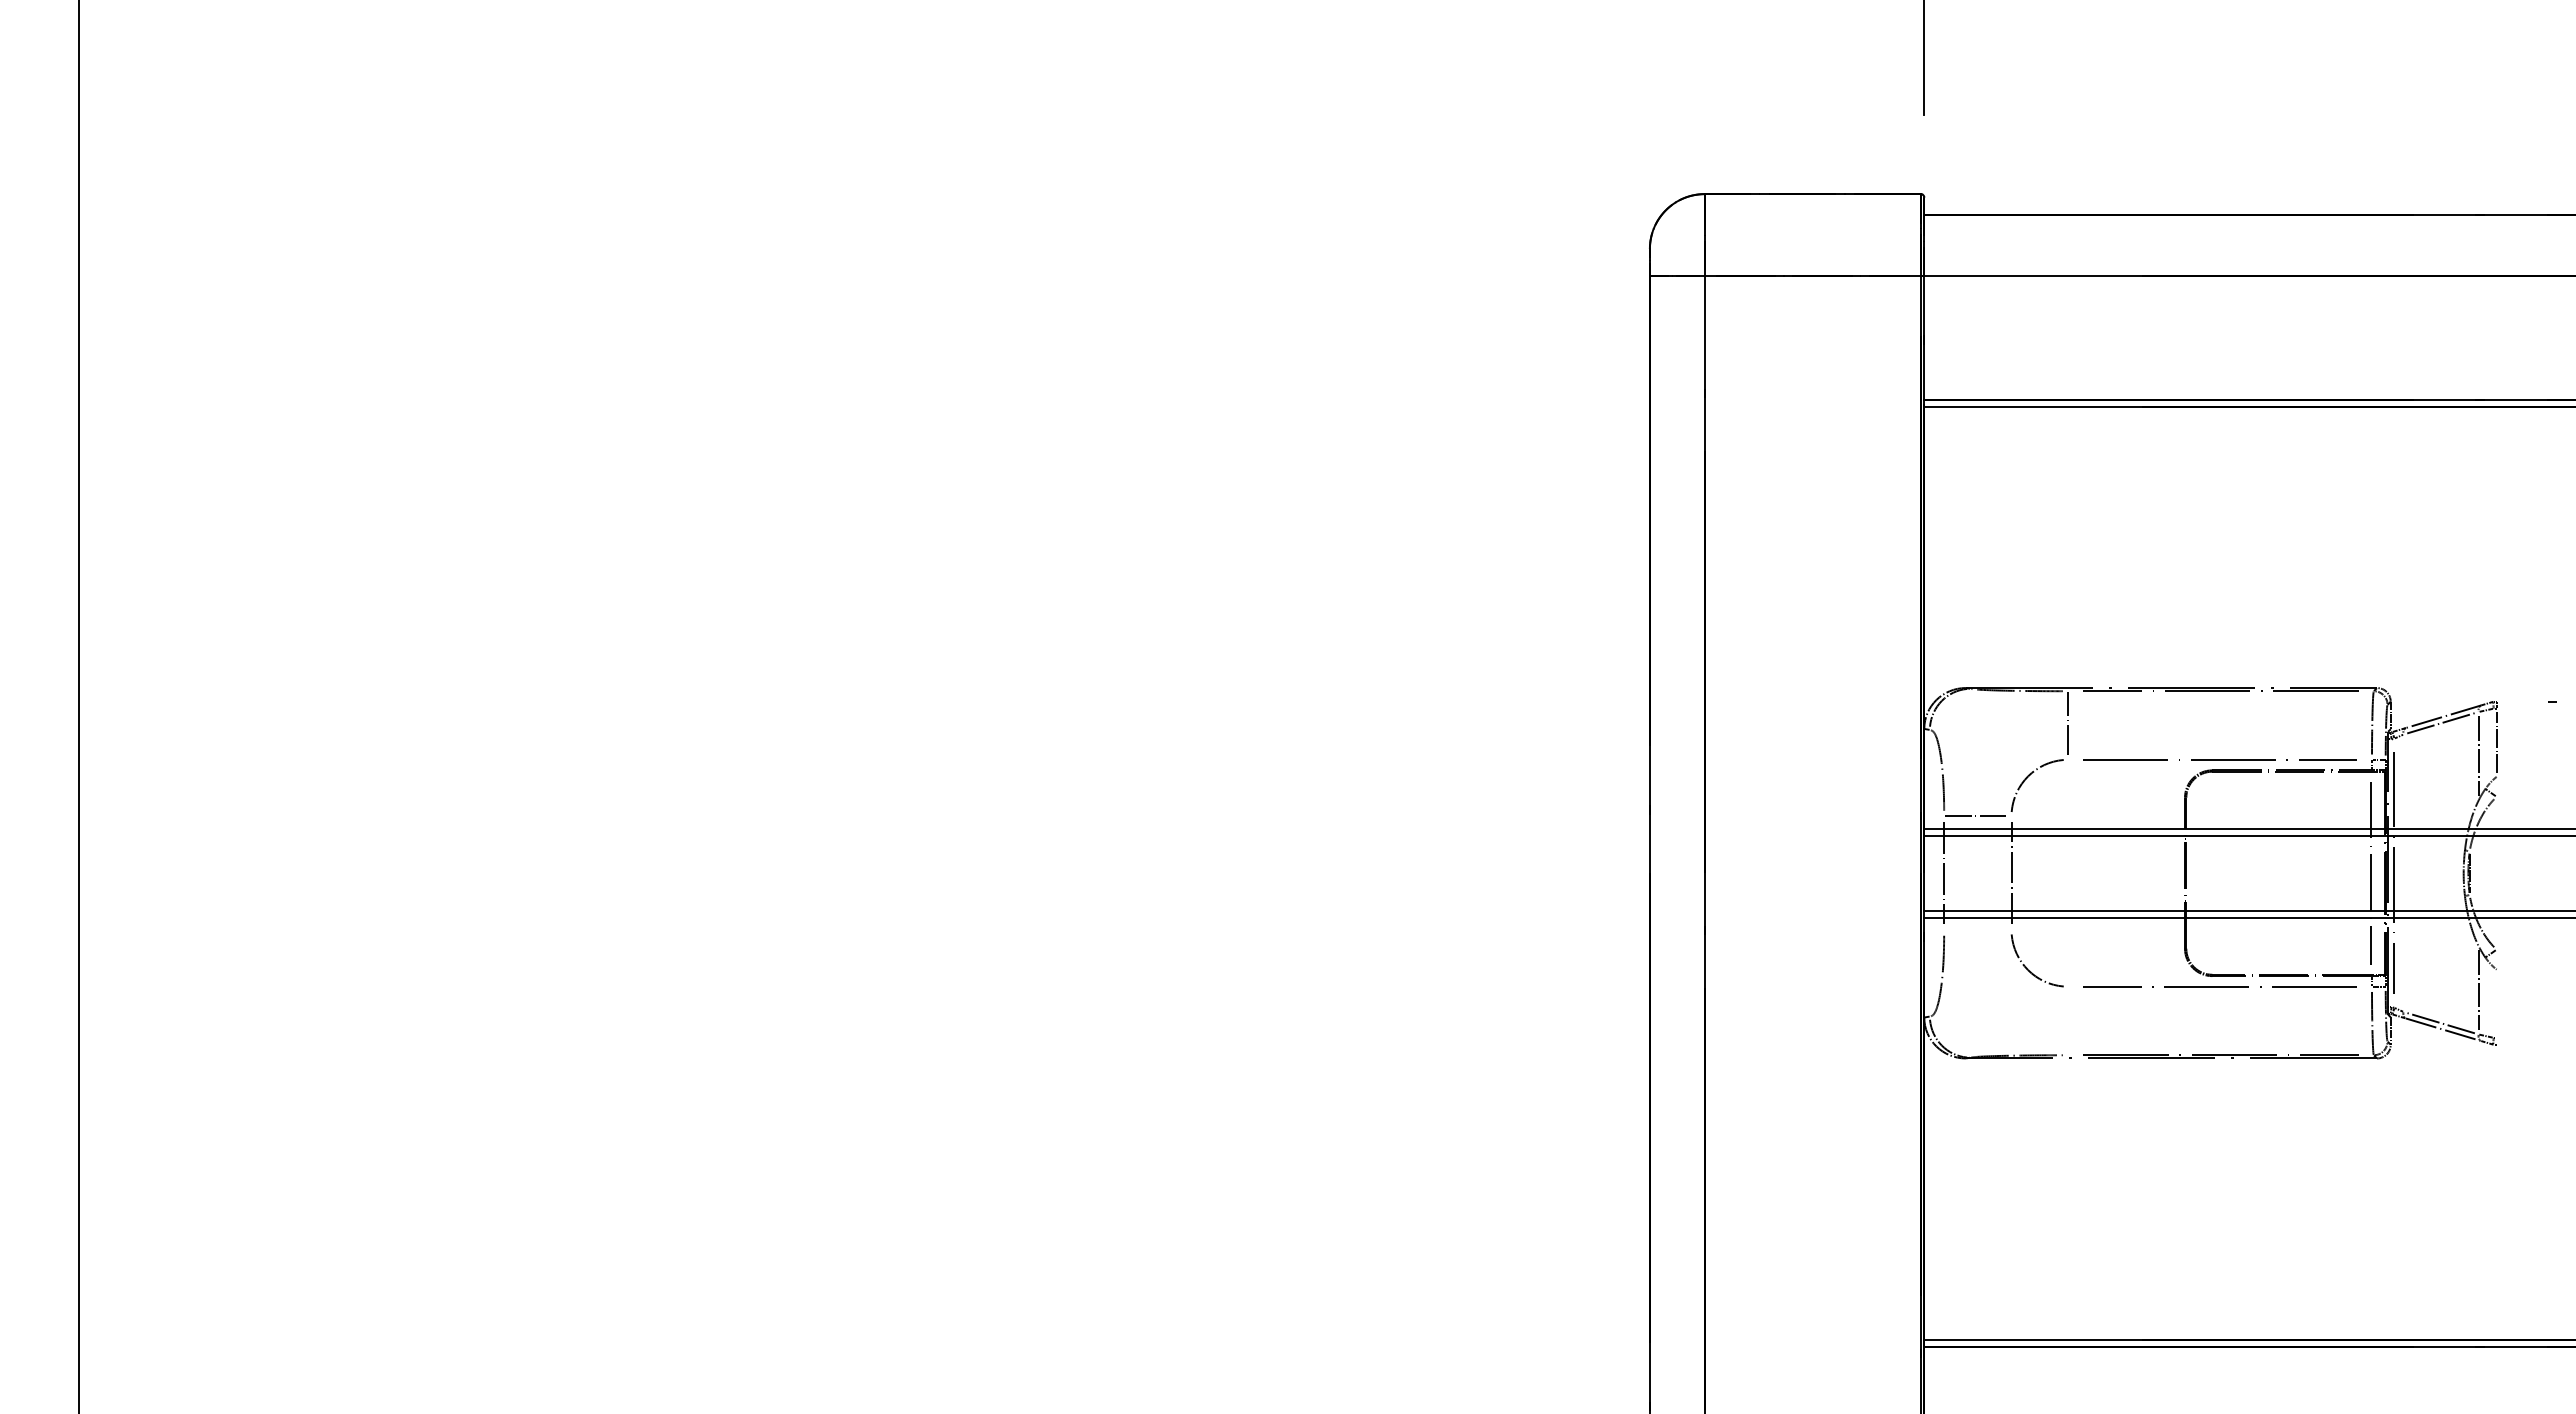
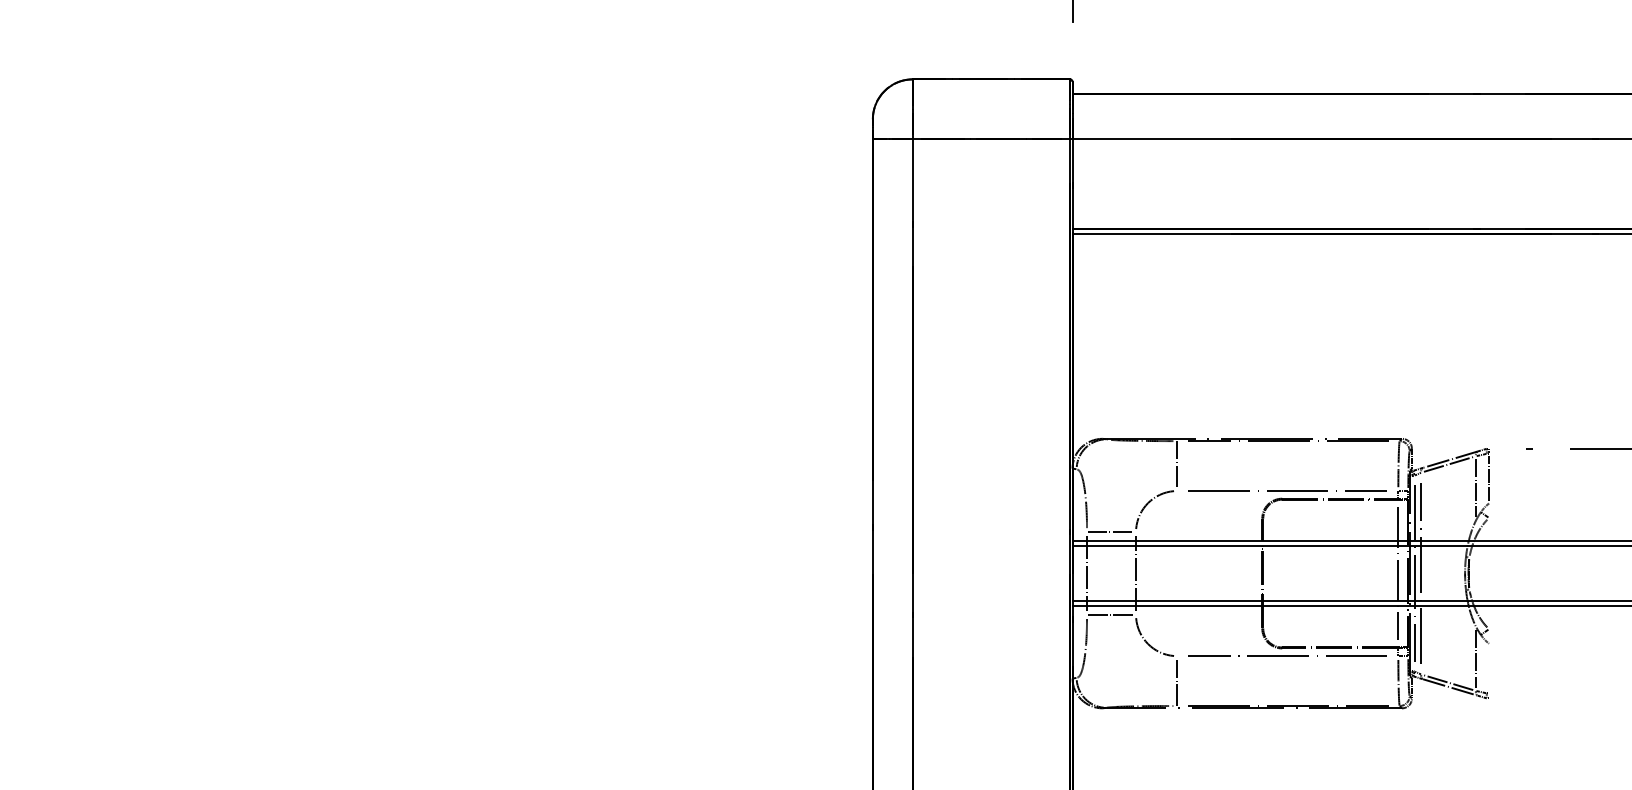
line: (2403, 873) -> (1421, 573), added
line: (1975, 930) -> (1109, 615), added
line: (2068, 1022) -> (1177, 682), added

